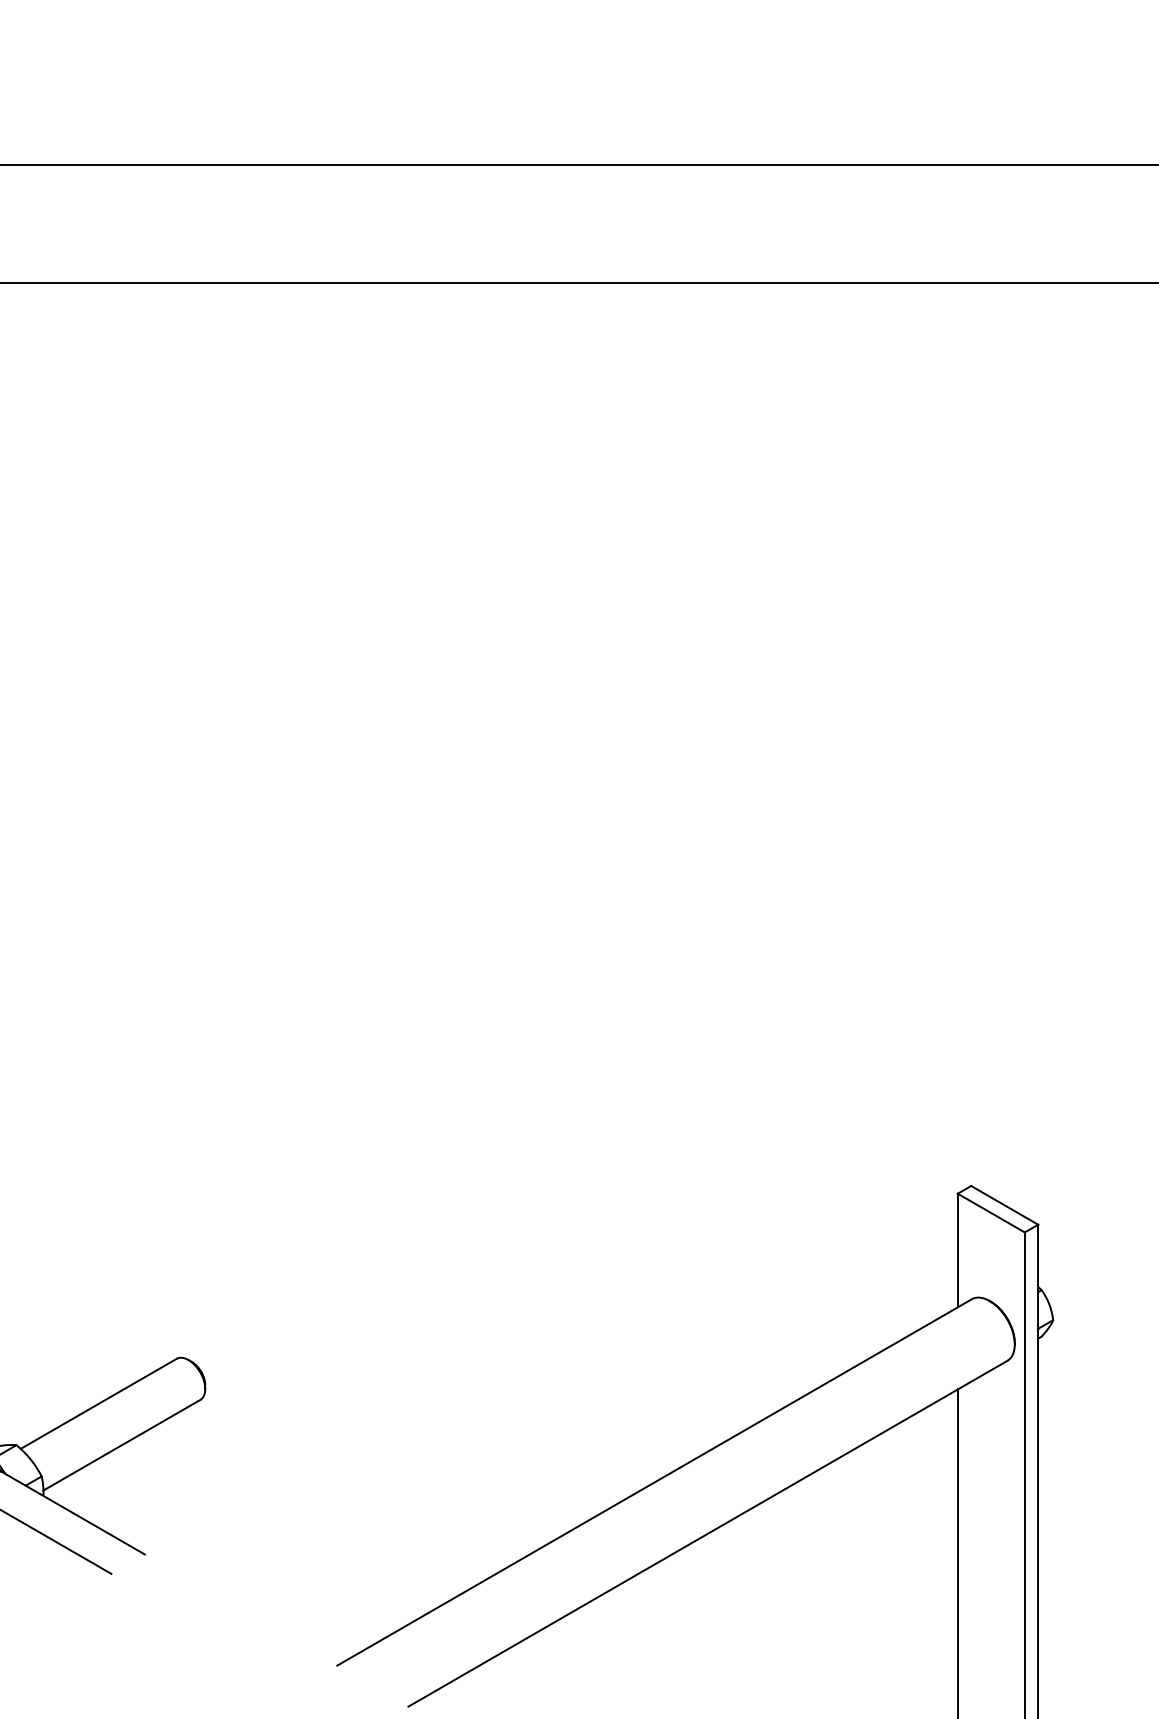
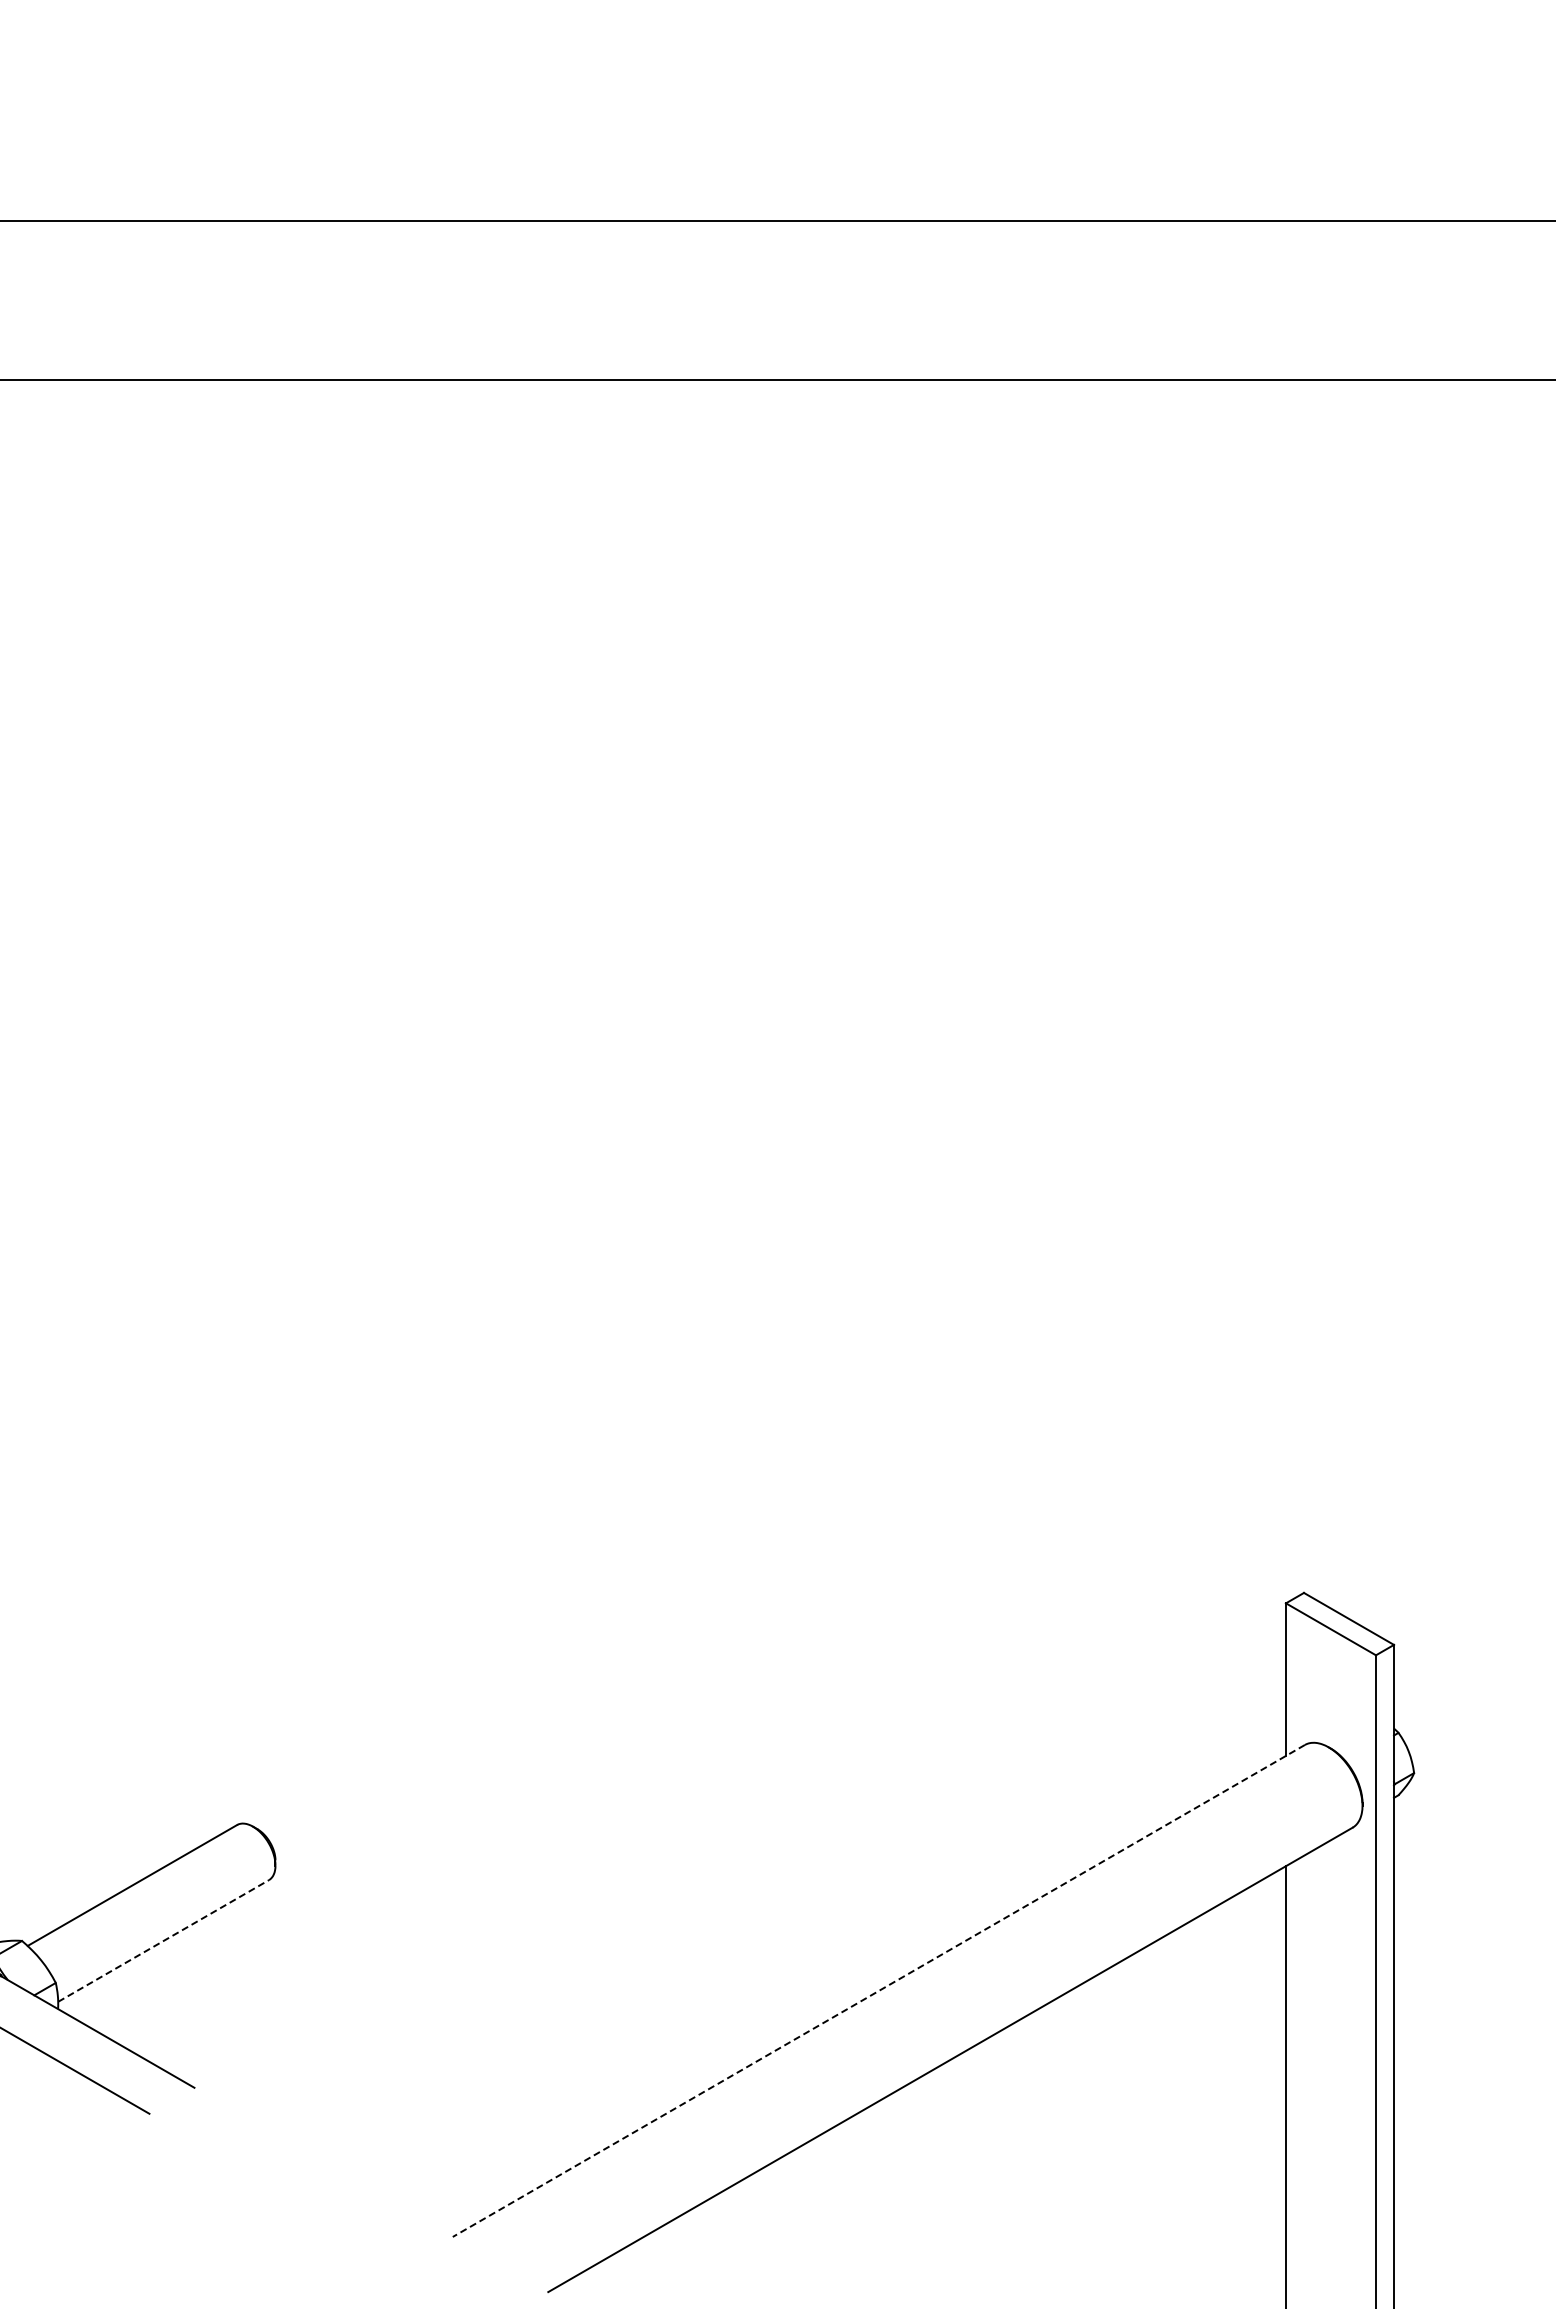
line: (121, 1445) -> (163, 1941), solid -> dashed
line: (654, 1482) -> (878, 1990), solid -> dashed

